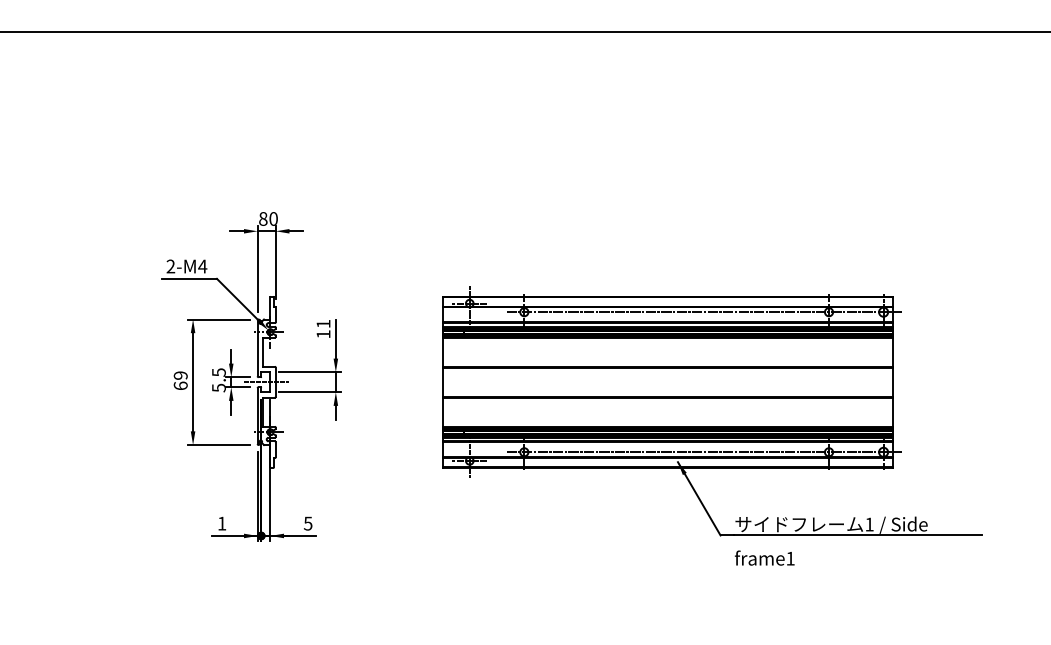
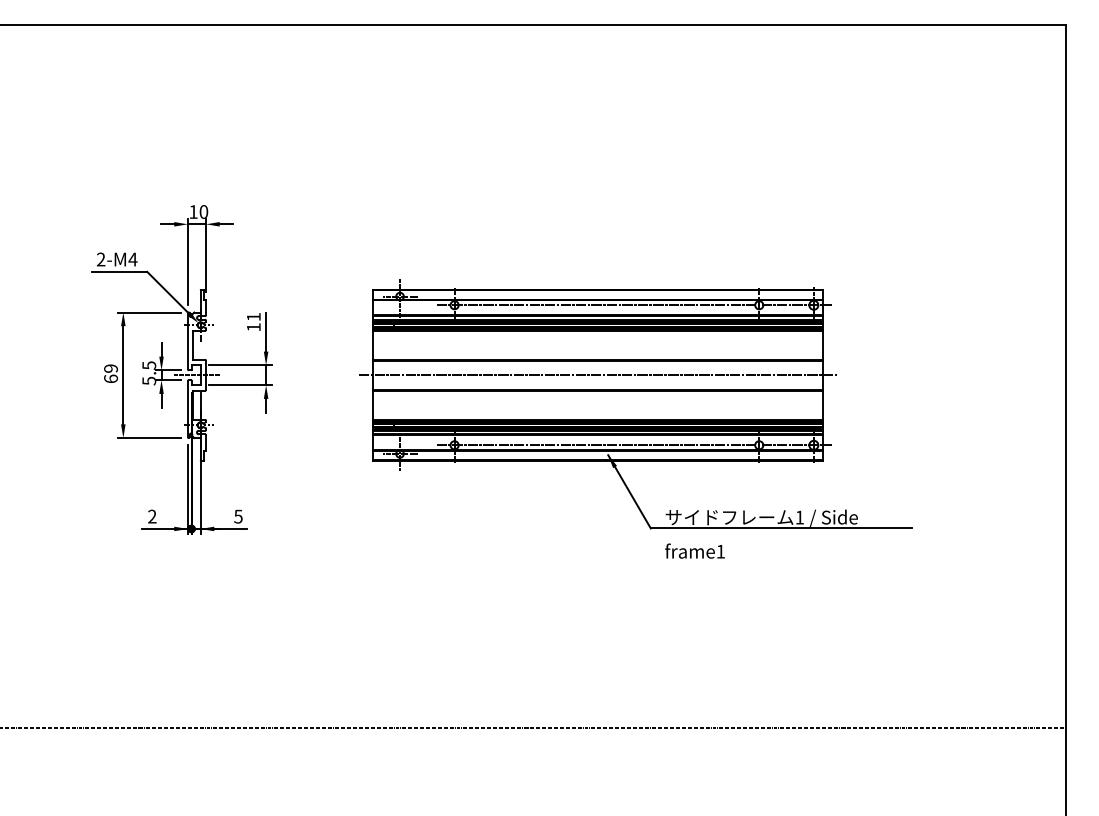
text: (263, 218) -> (193, 211), 80 -> 10
line: (667, 382) -> (597, 375), added
text: (222, 523) -> (152, 516), 1 -> 2

